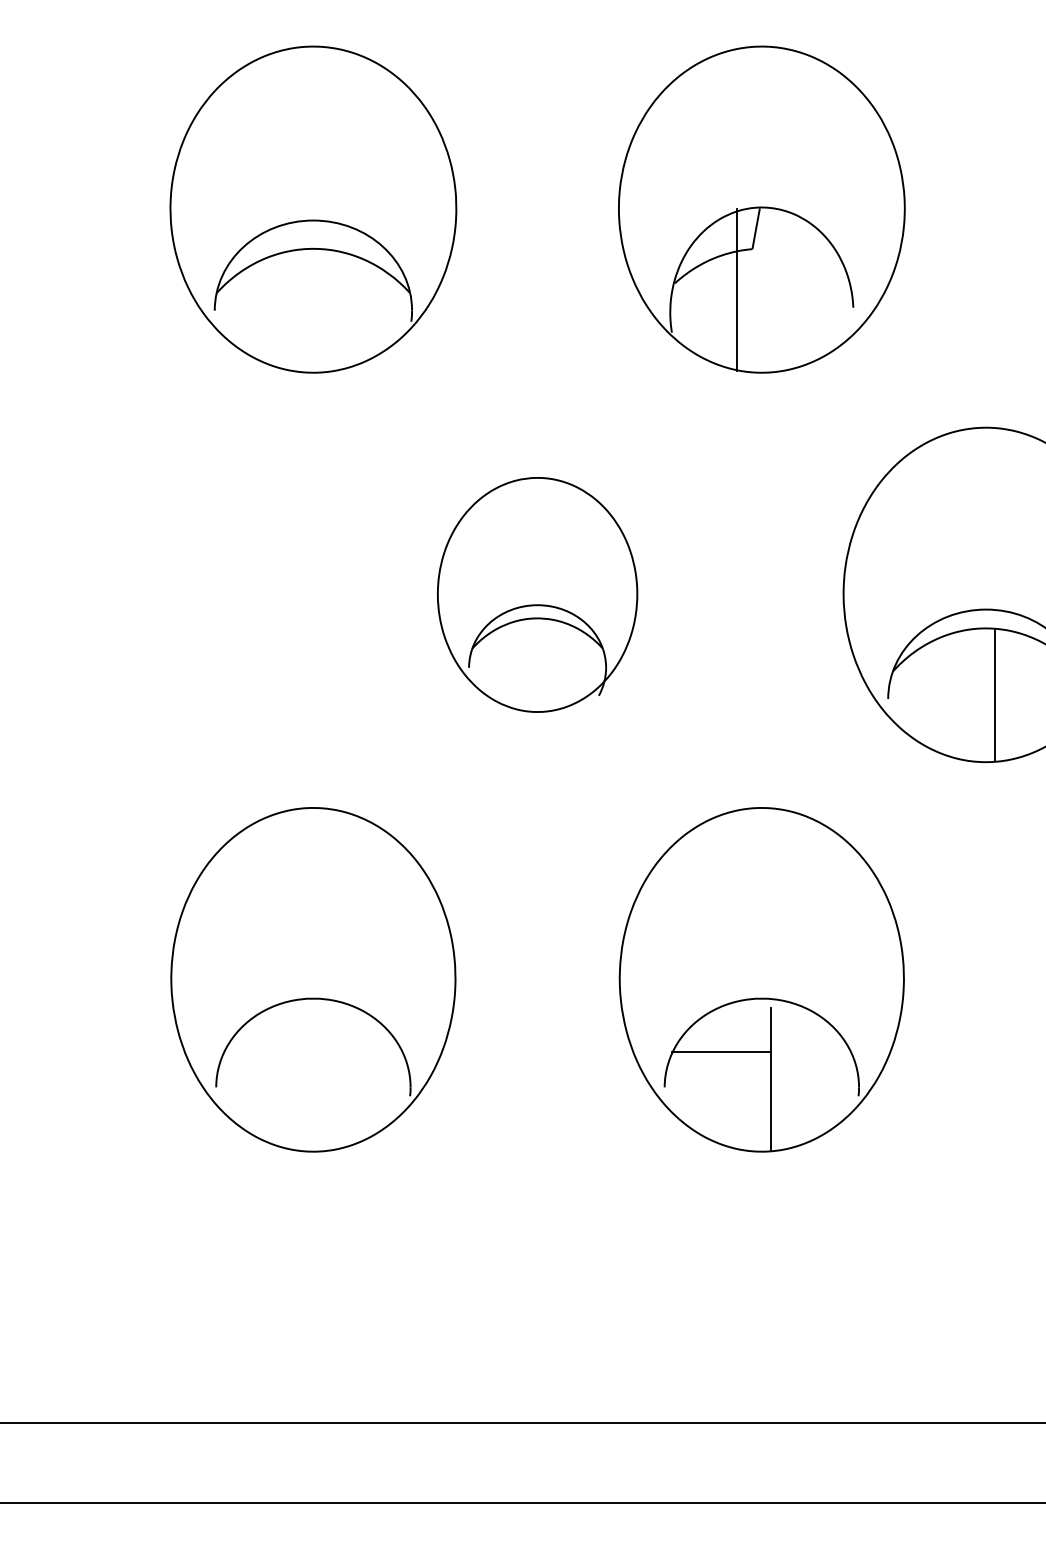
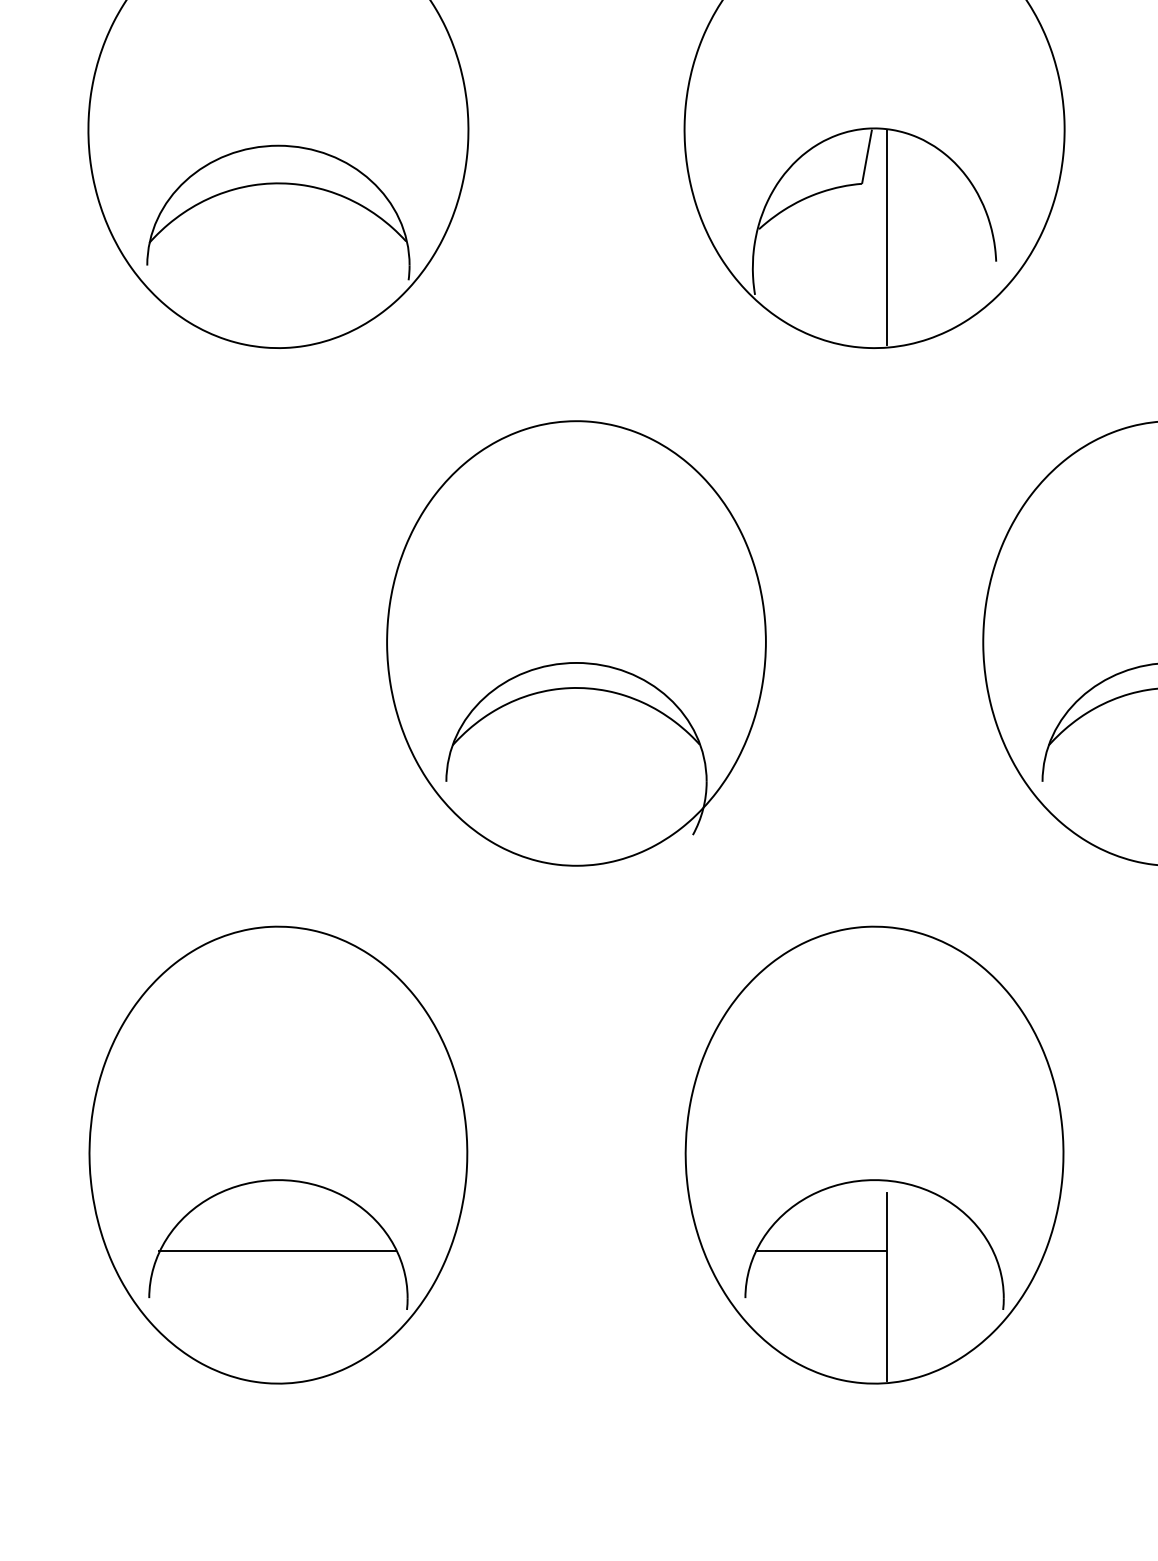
line: (736, 289) -> (886, 237), moved
part: (537, 594) -> (576, 642), size x1.43
line: (312, 1052) -> (277, 1251), added

